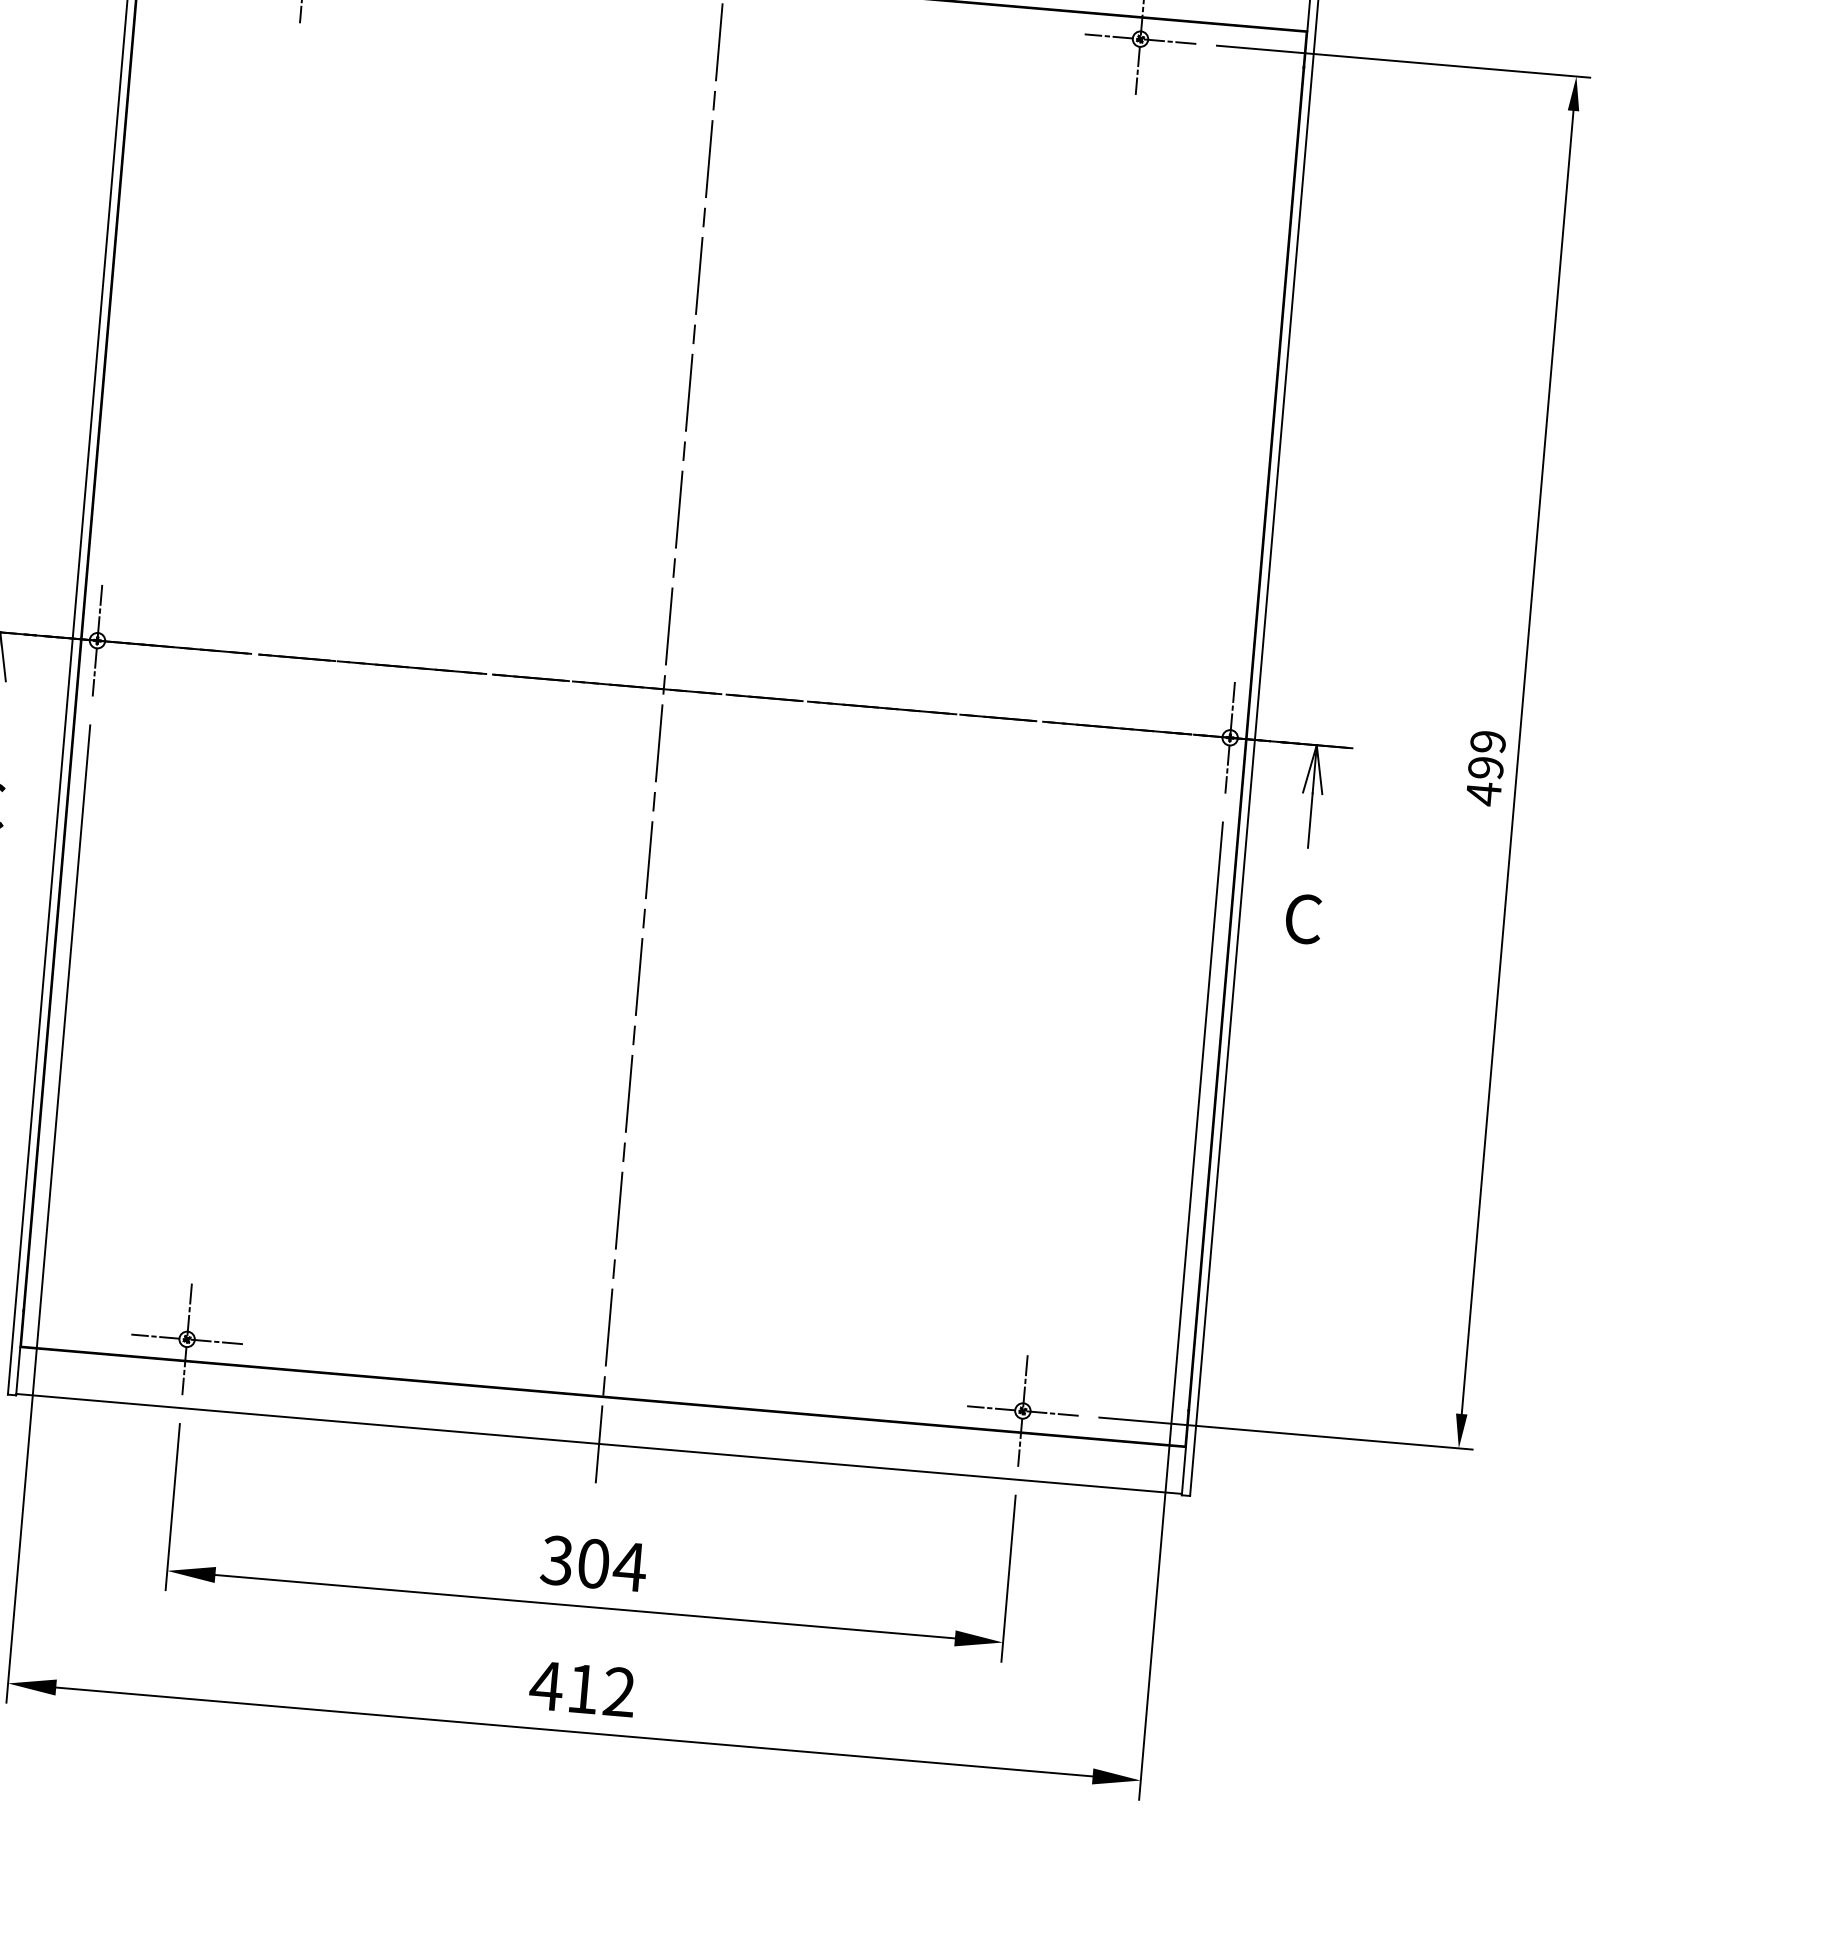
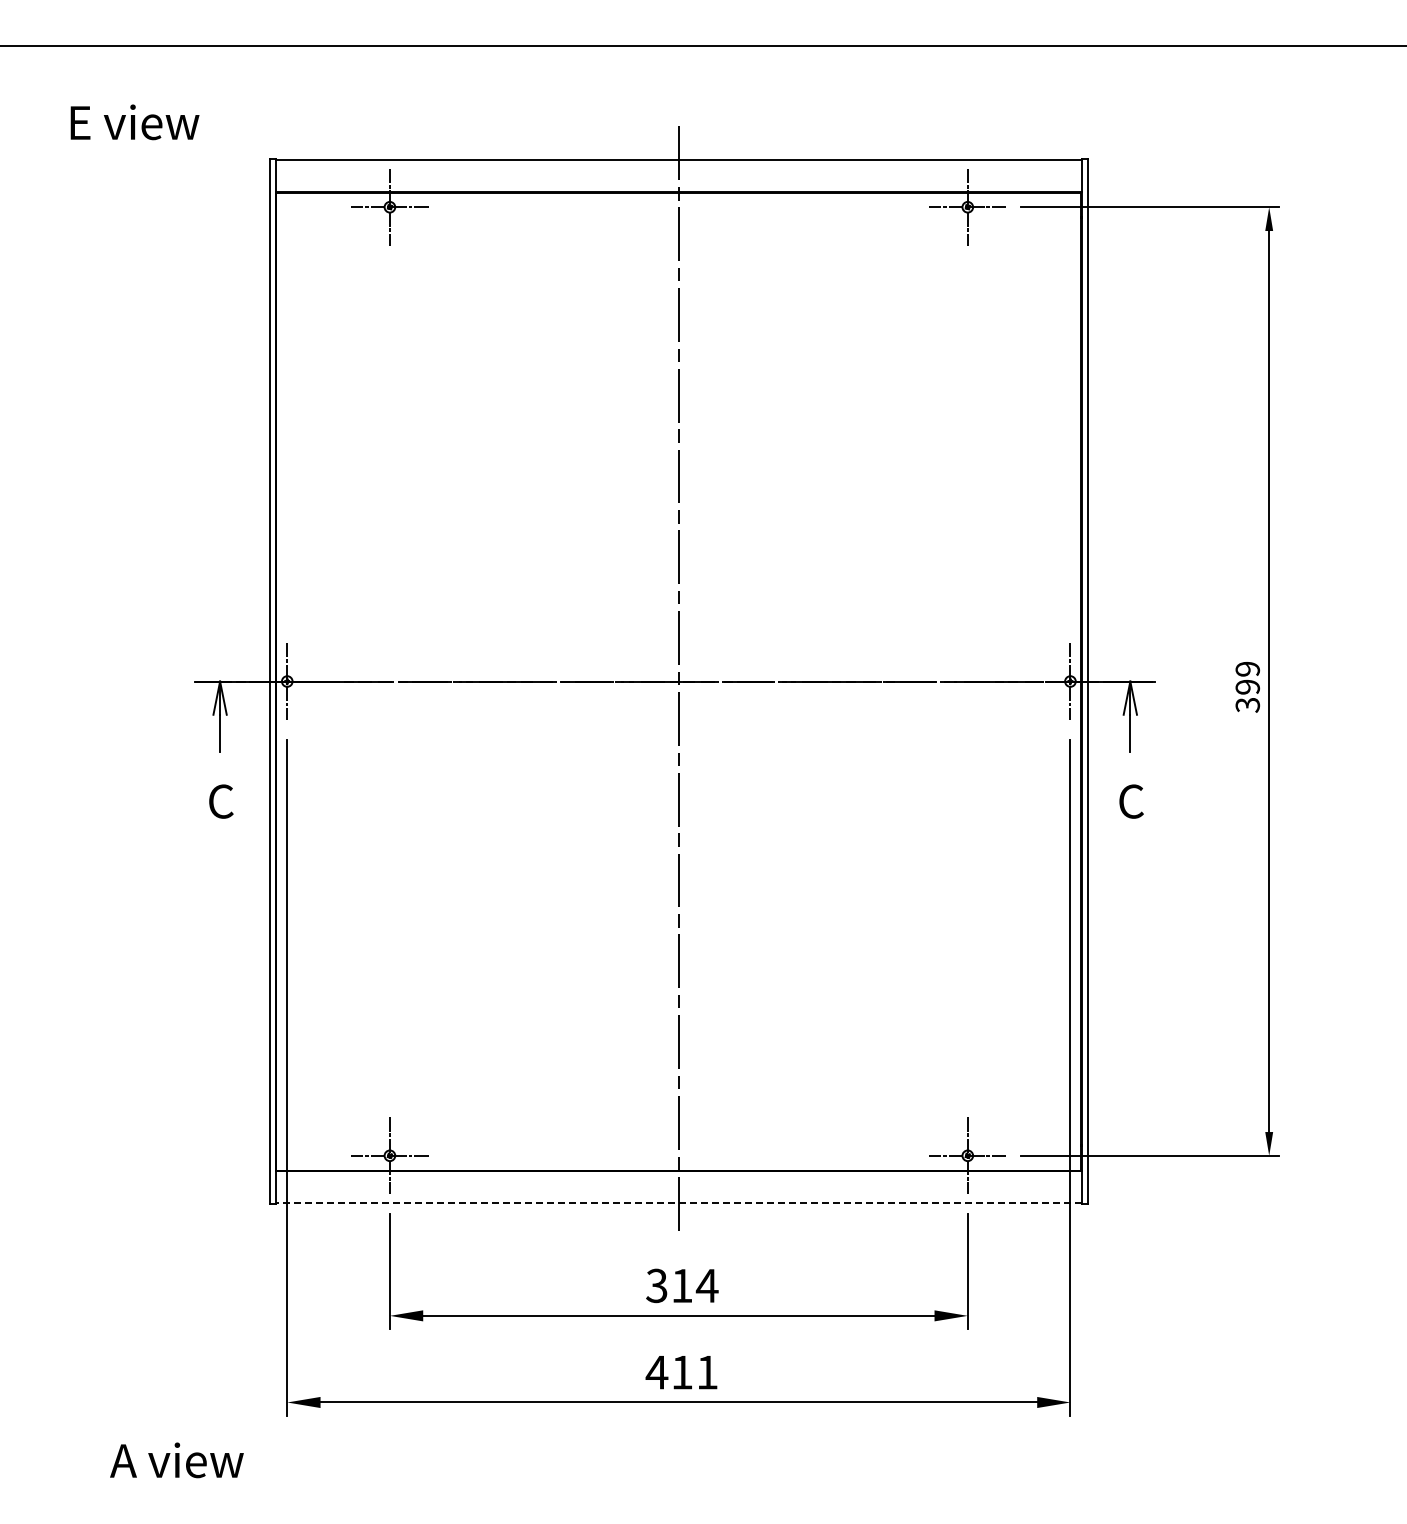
text: (1483, 794) -> (1247, 705), 499 -> 399
line: (598, 1444) -> (678, 1203), solid -> dashed
text: (594, 1563) -> (682, 1285), 304 -> 314
text: (619, 1692) -> (707, 1372), 412 -> 411

